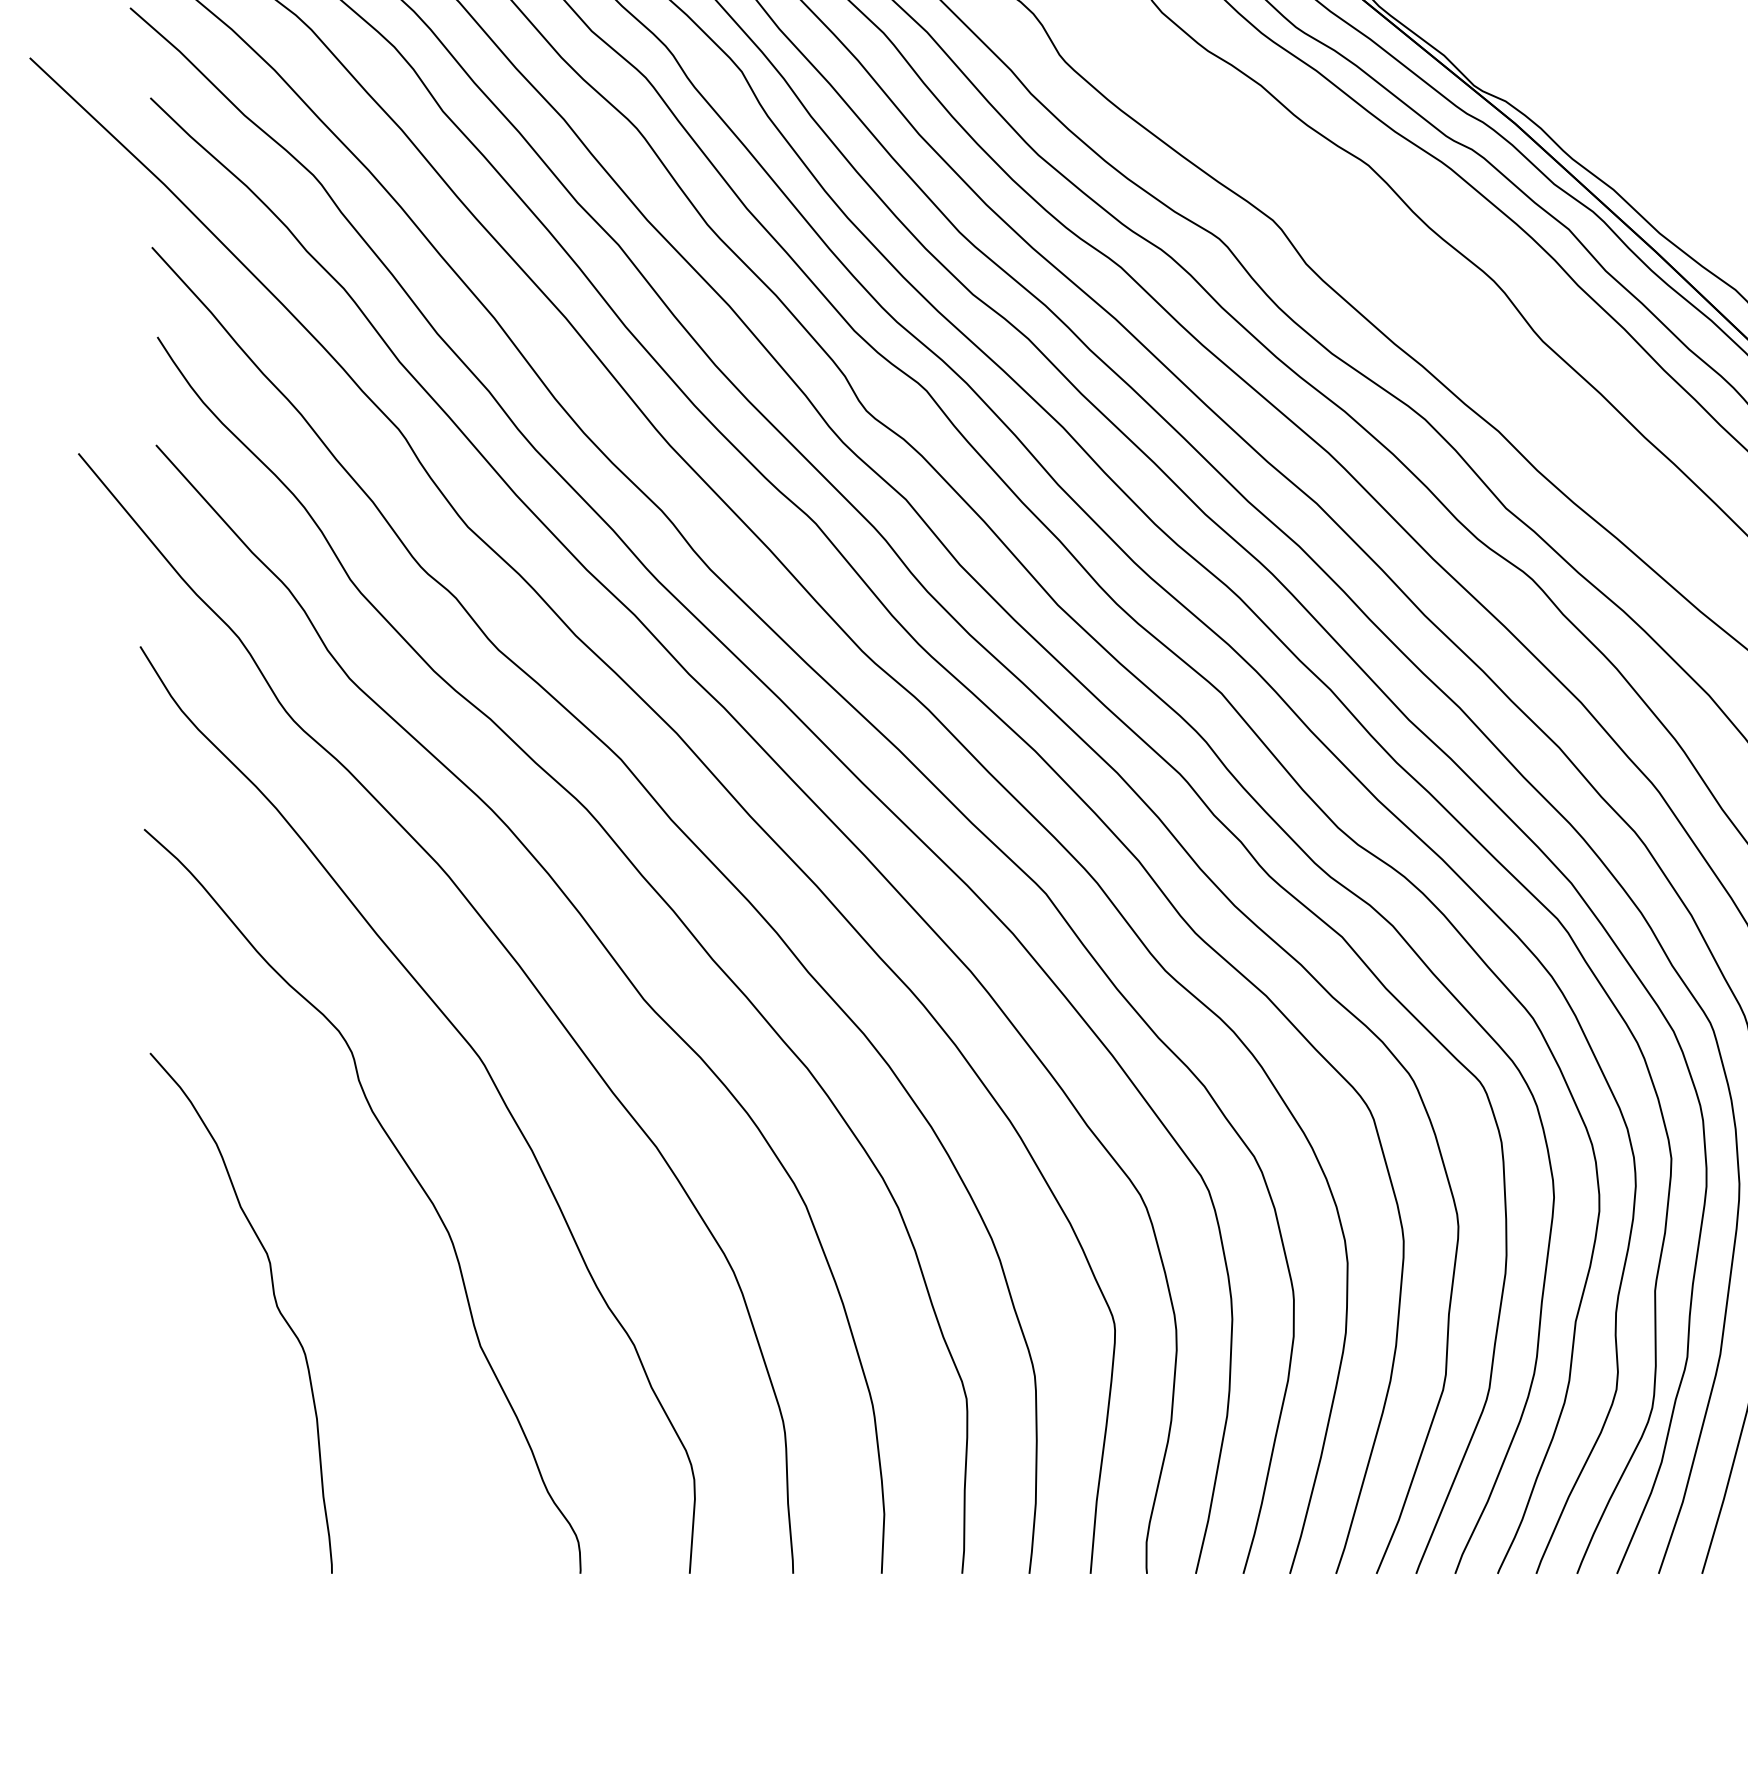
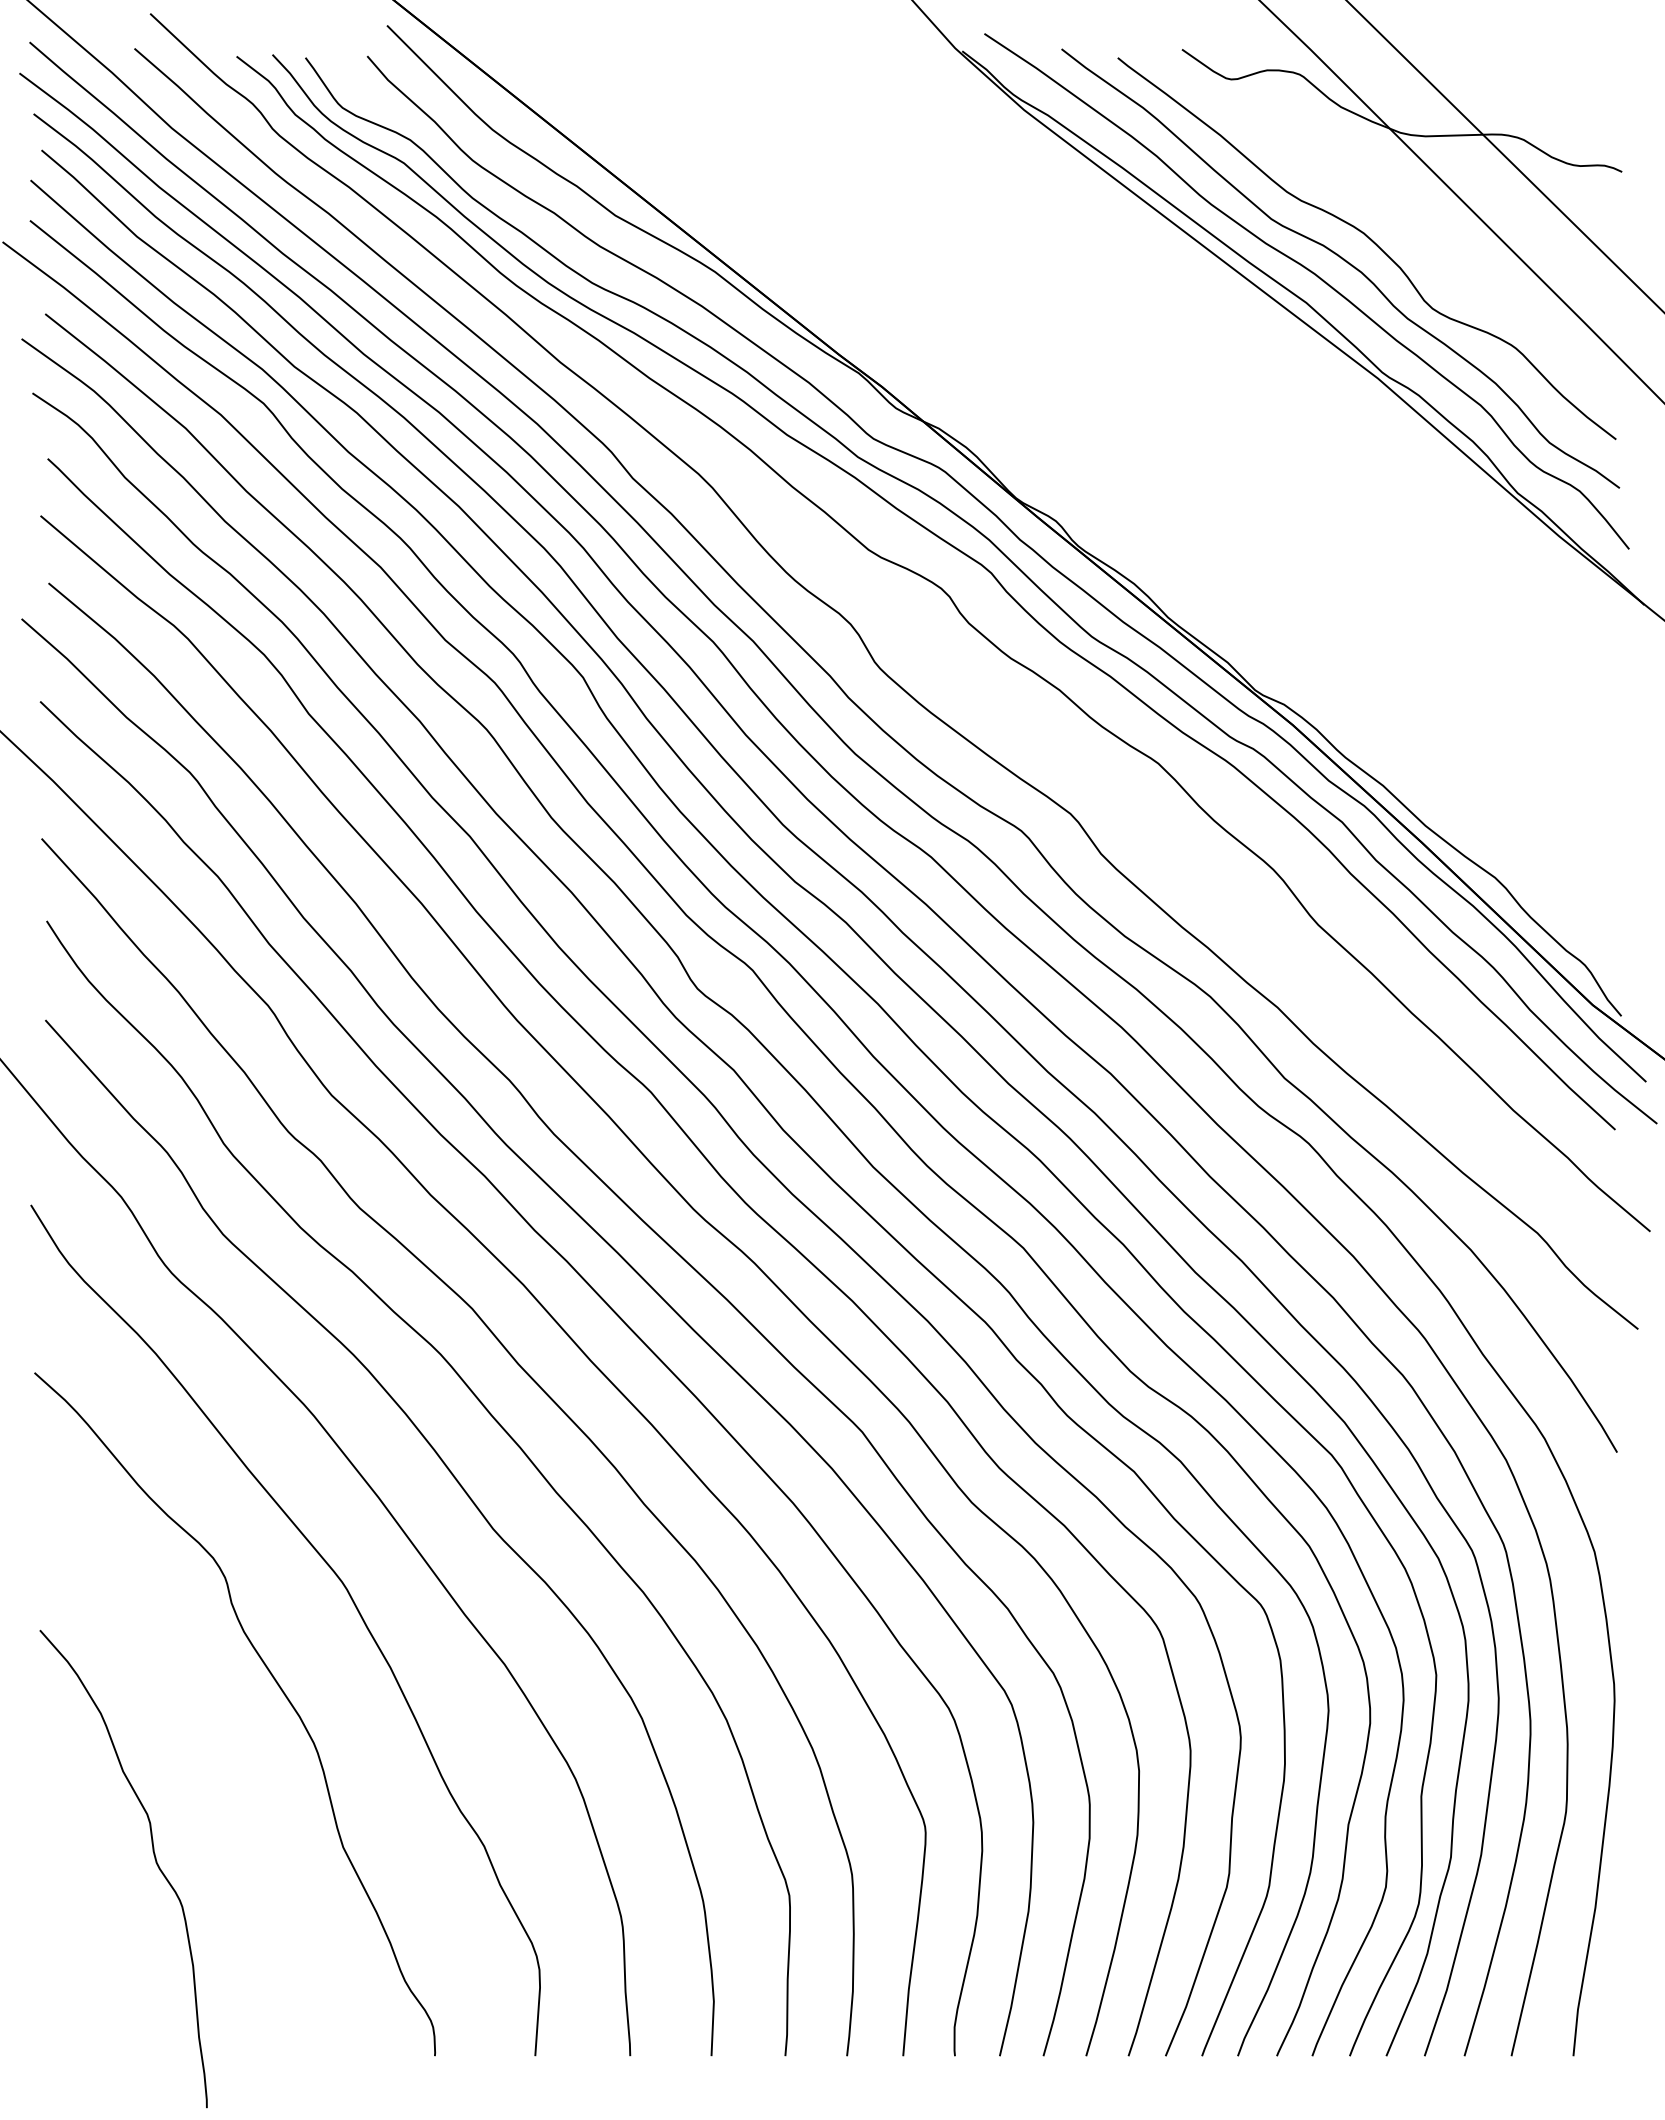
curve: (274, 1302) -> (154, 1859), moved

